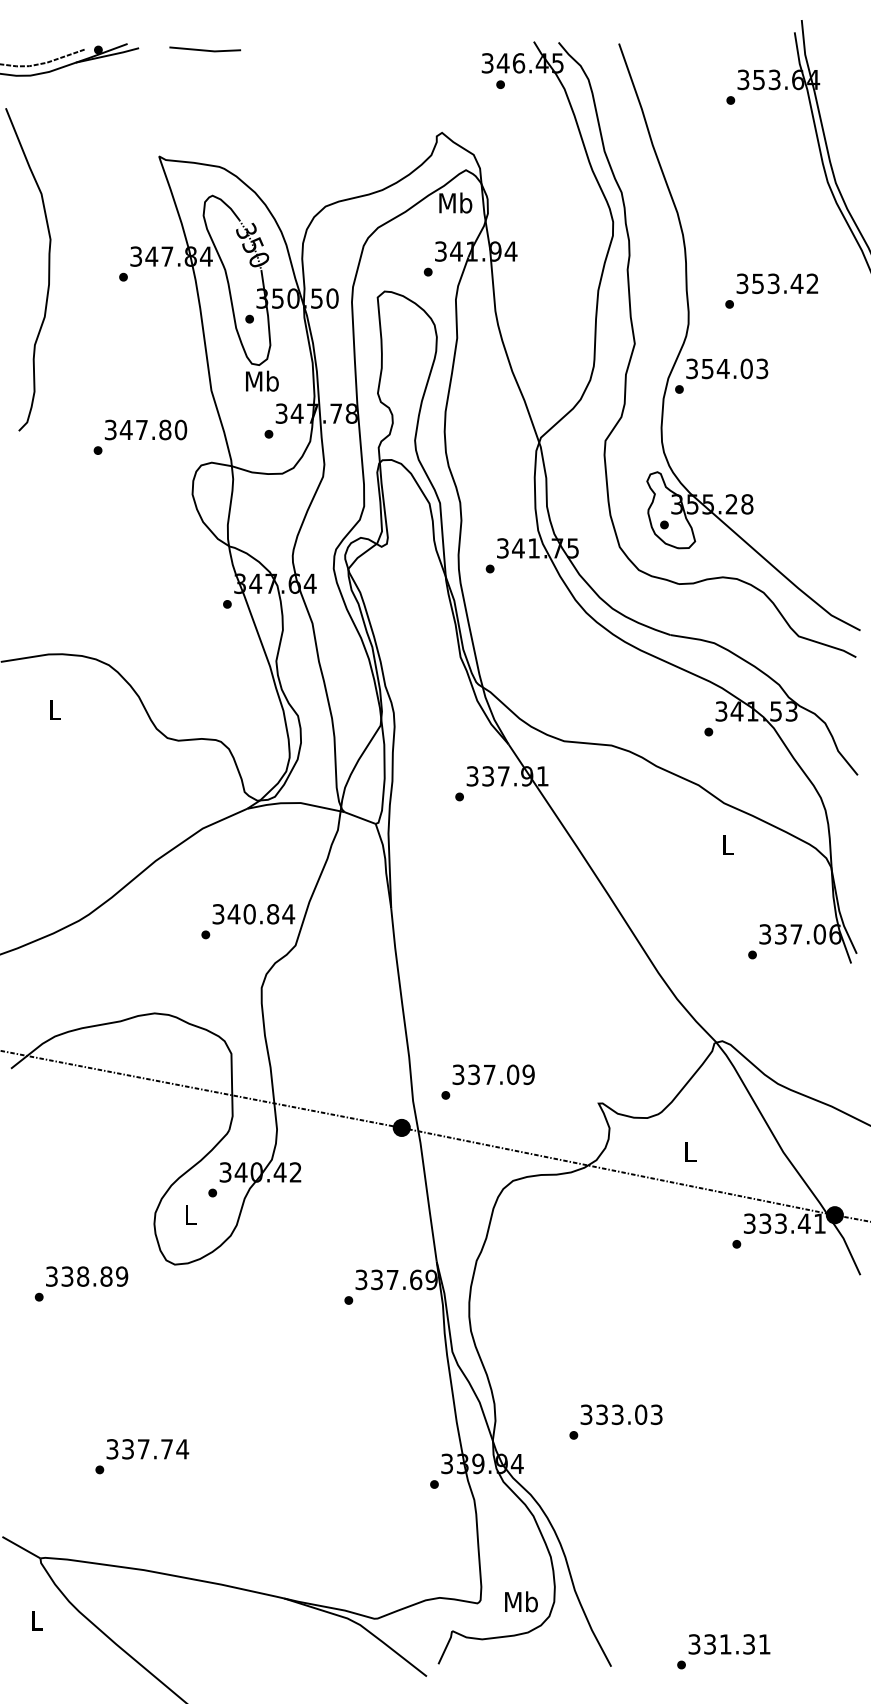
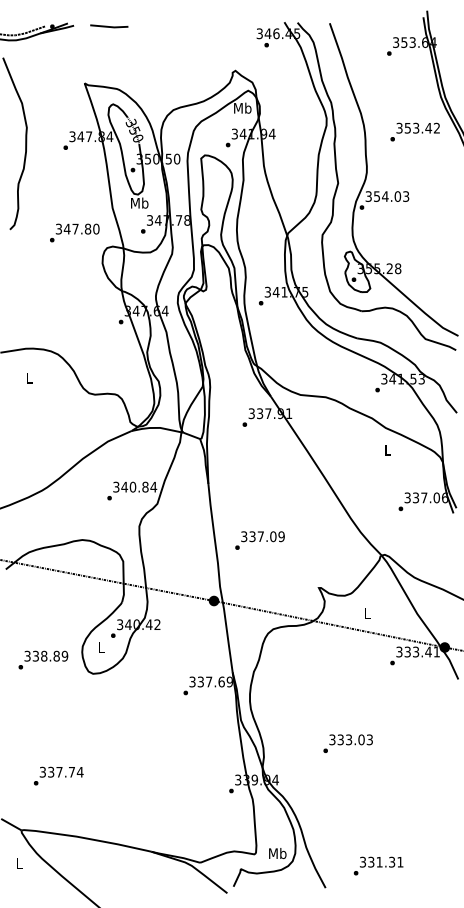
text: (770, 289) -> (414, 131), moved
text: (487, 1081) -> (259, 540), moved
text: (81, 1282) -> (43, 659), moved
text: (614, 1421) -> (347, 743), moved
text: (141, 1455) -> (58, 775), moved
text: (723, 1650) -> (378, 865), moved

